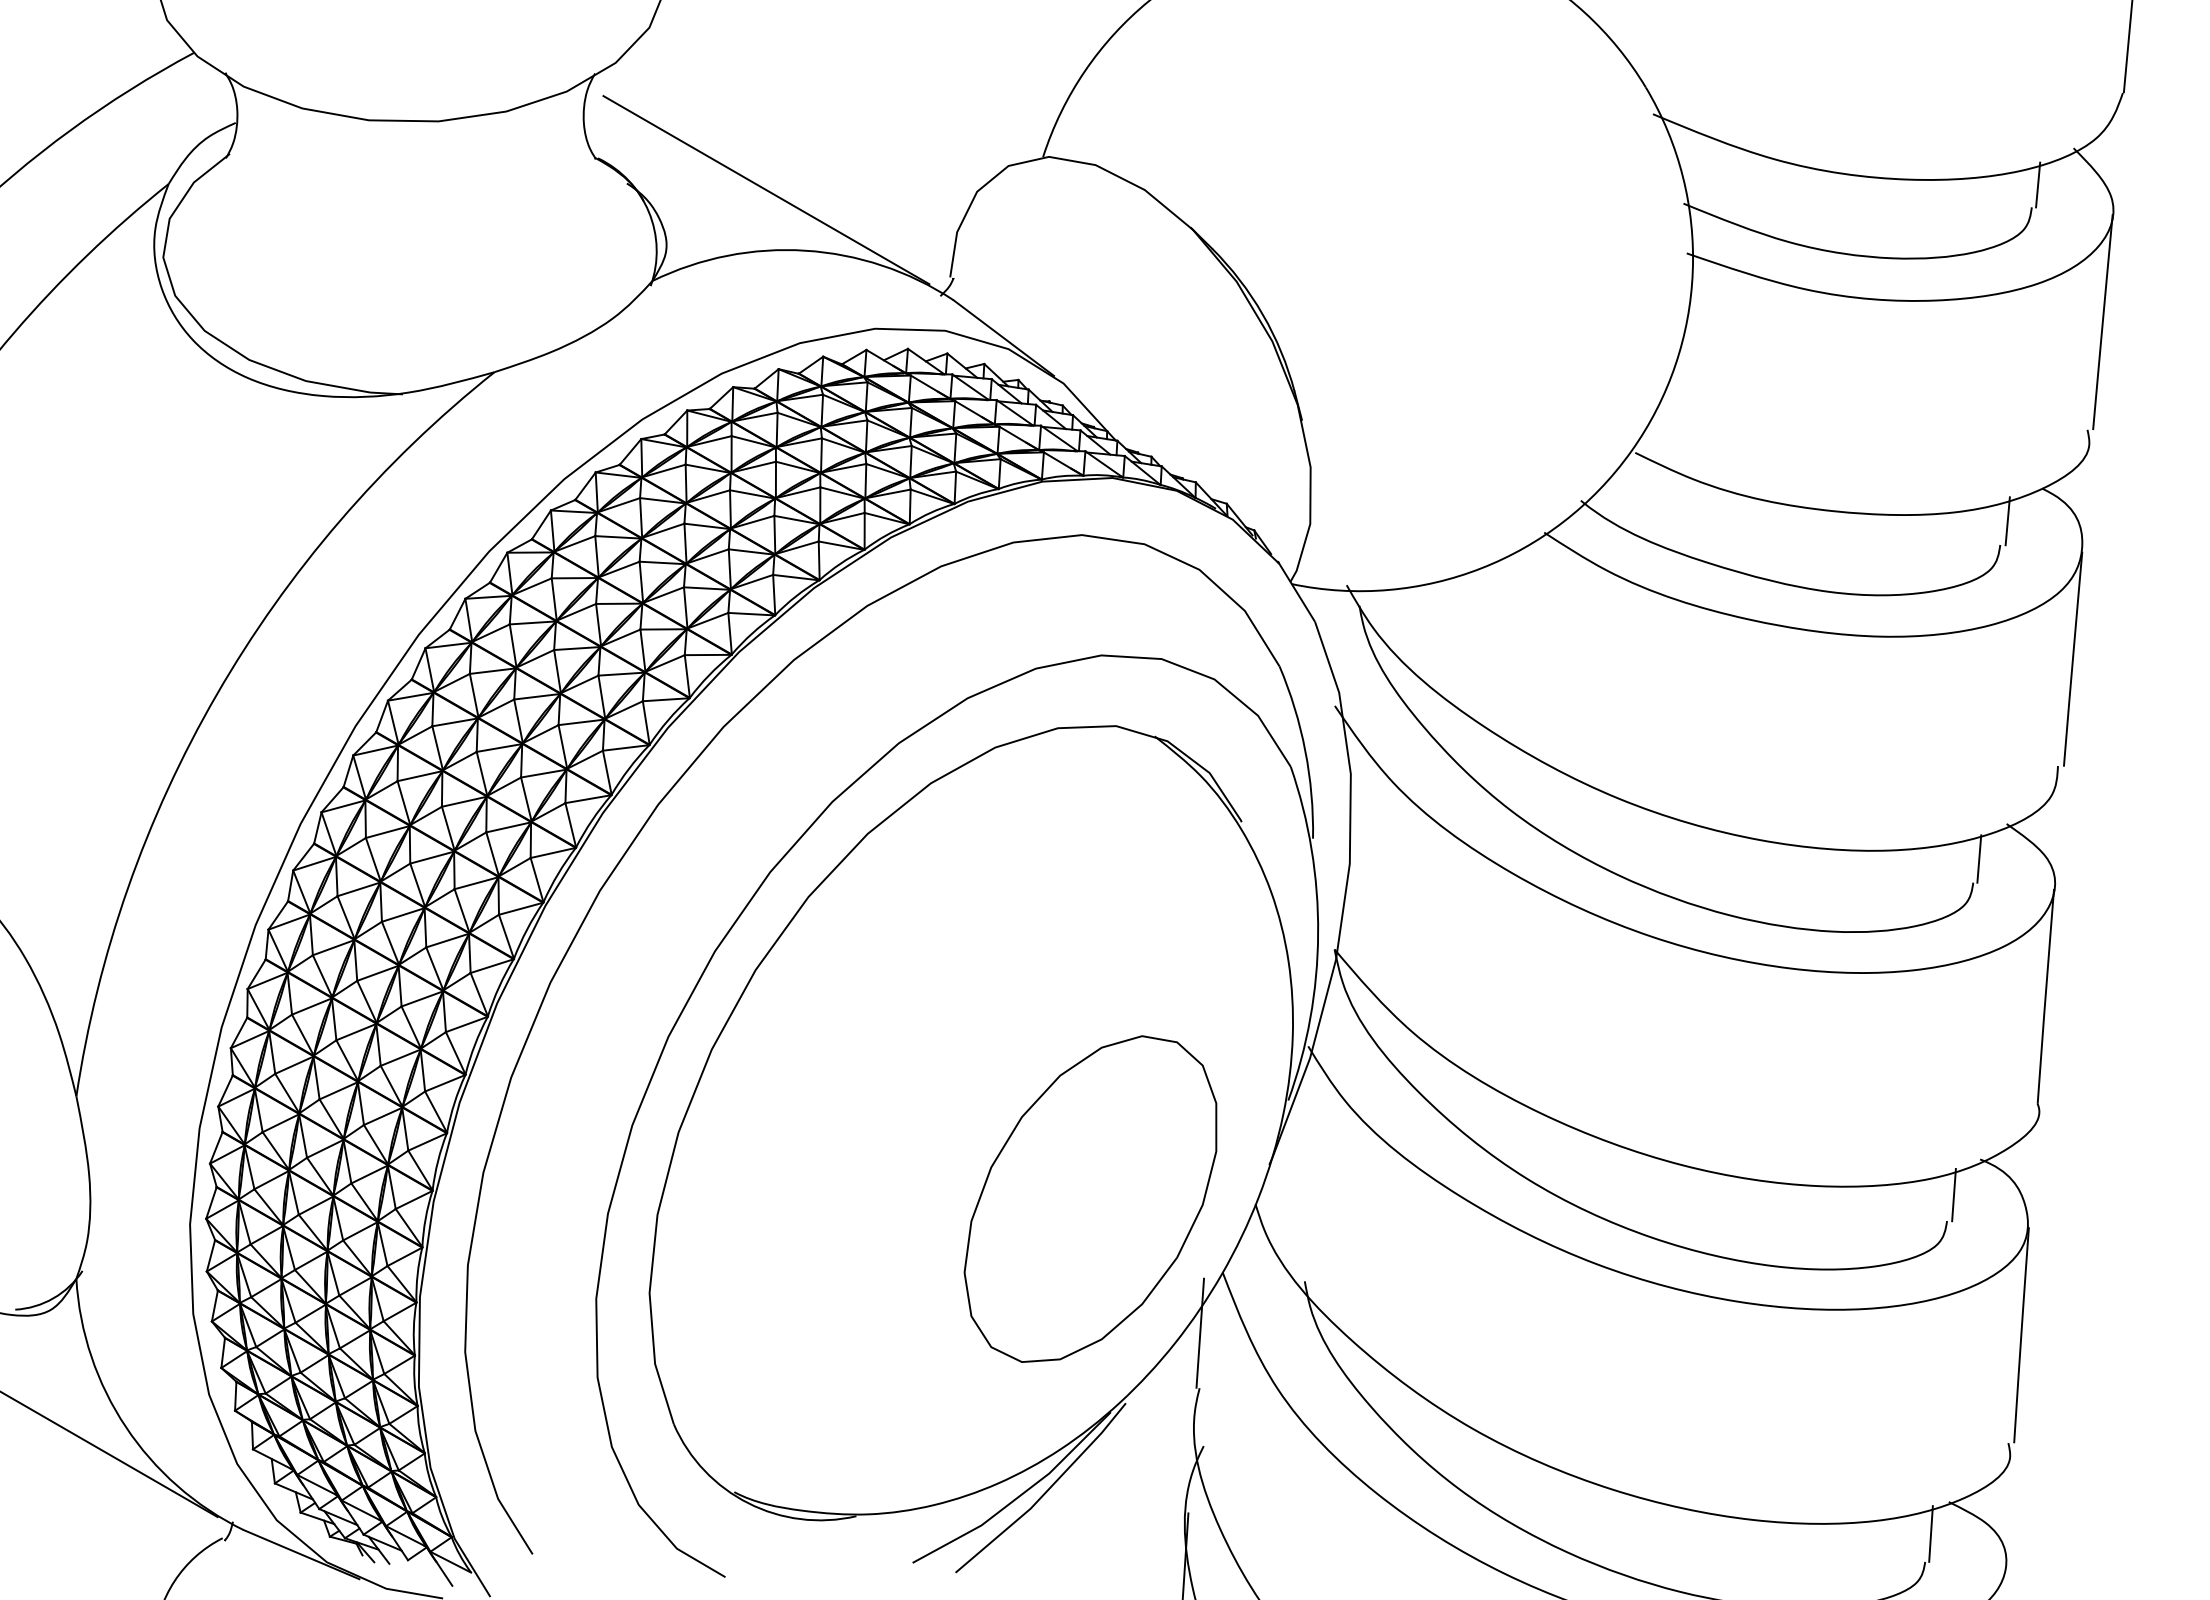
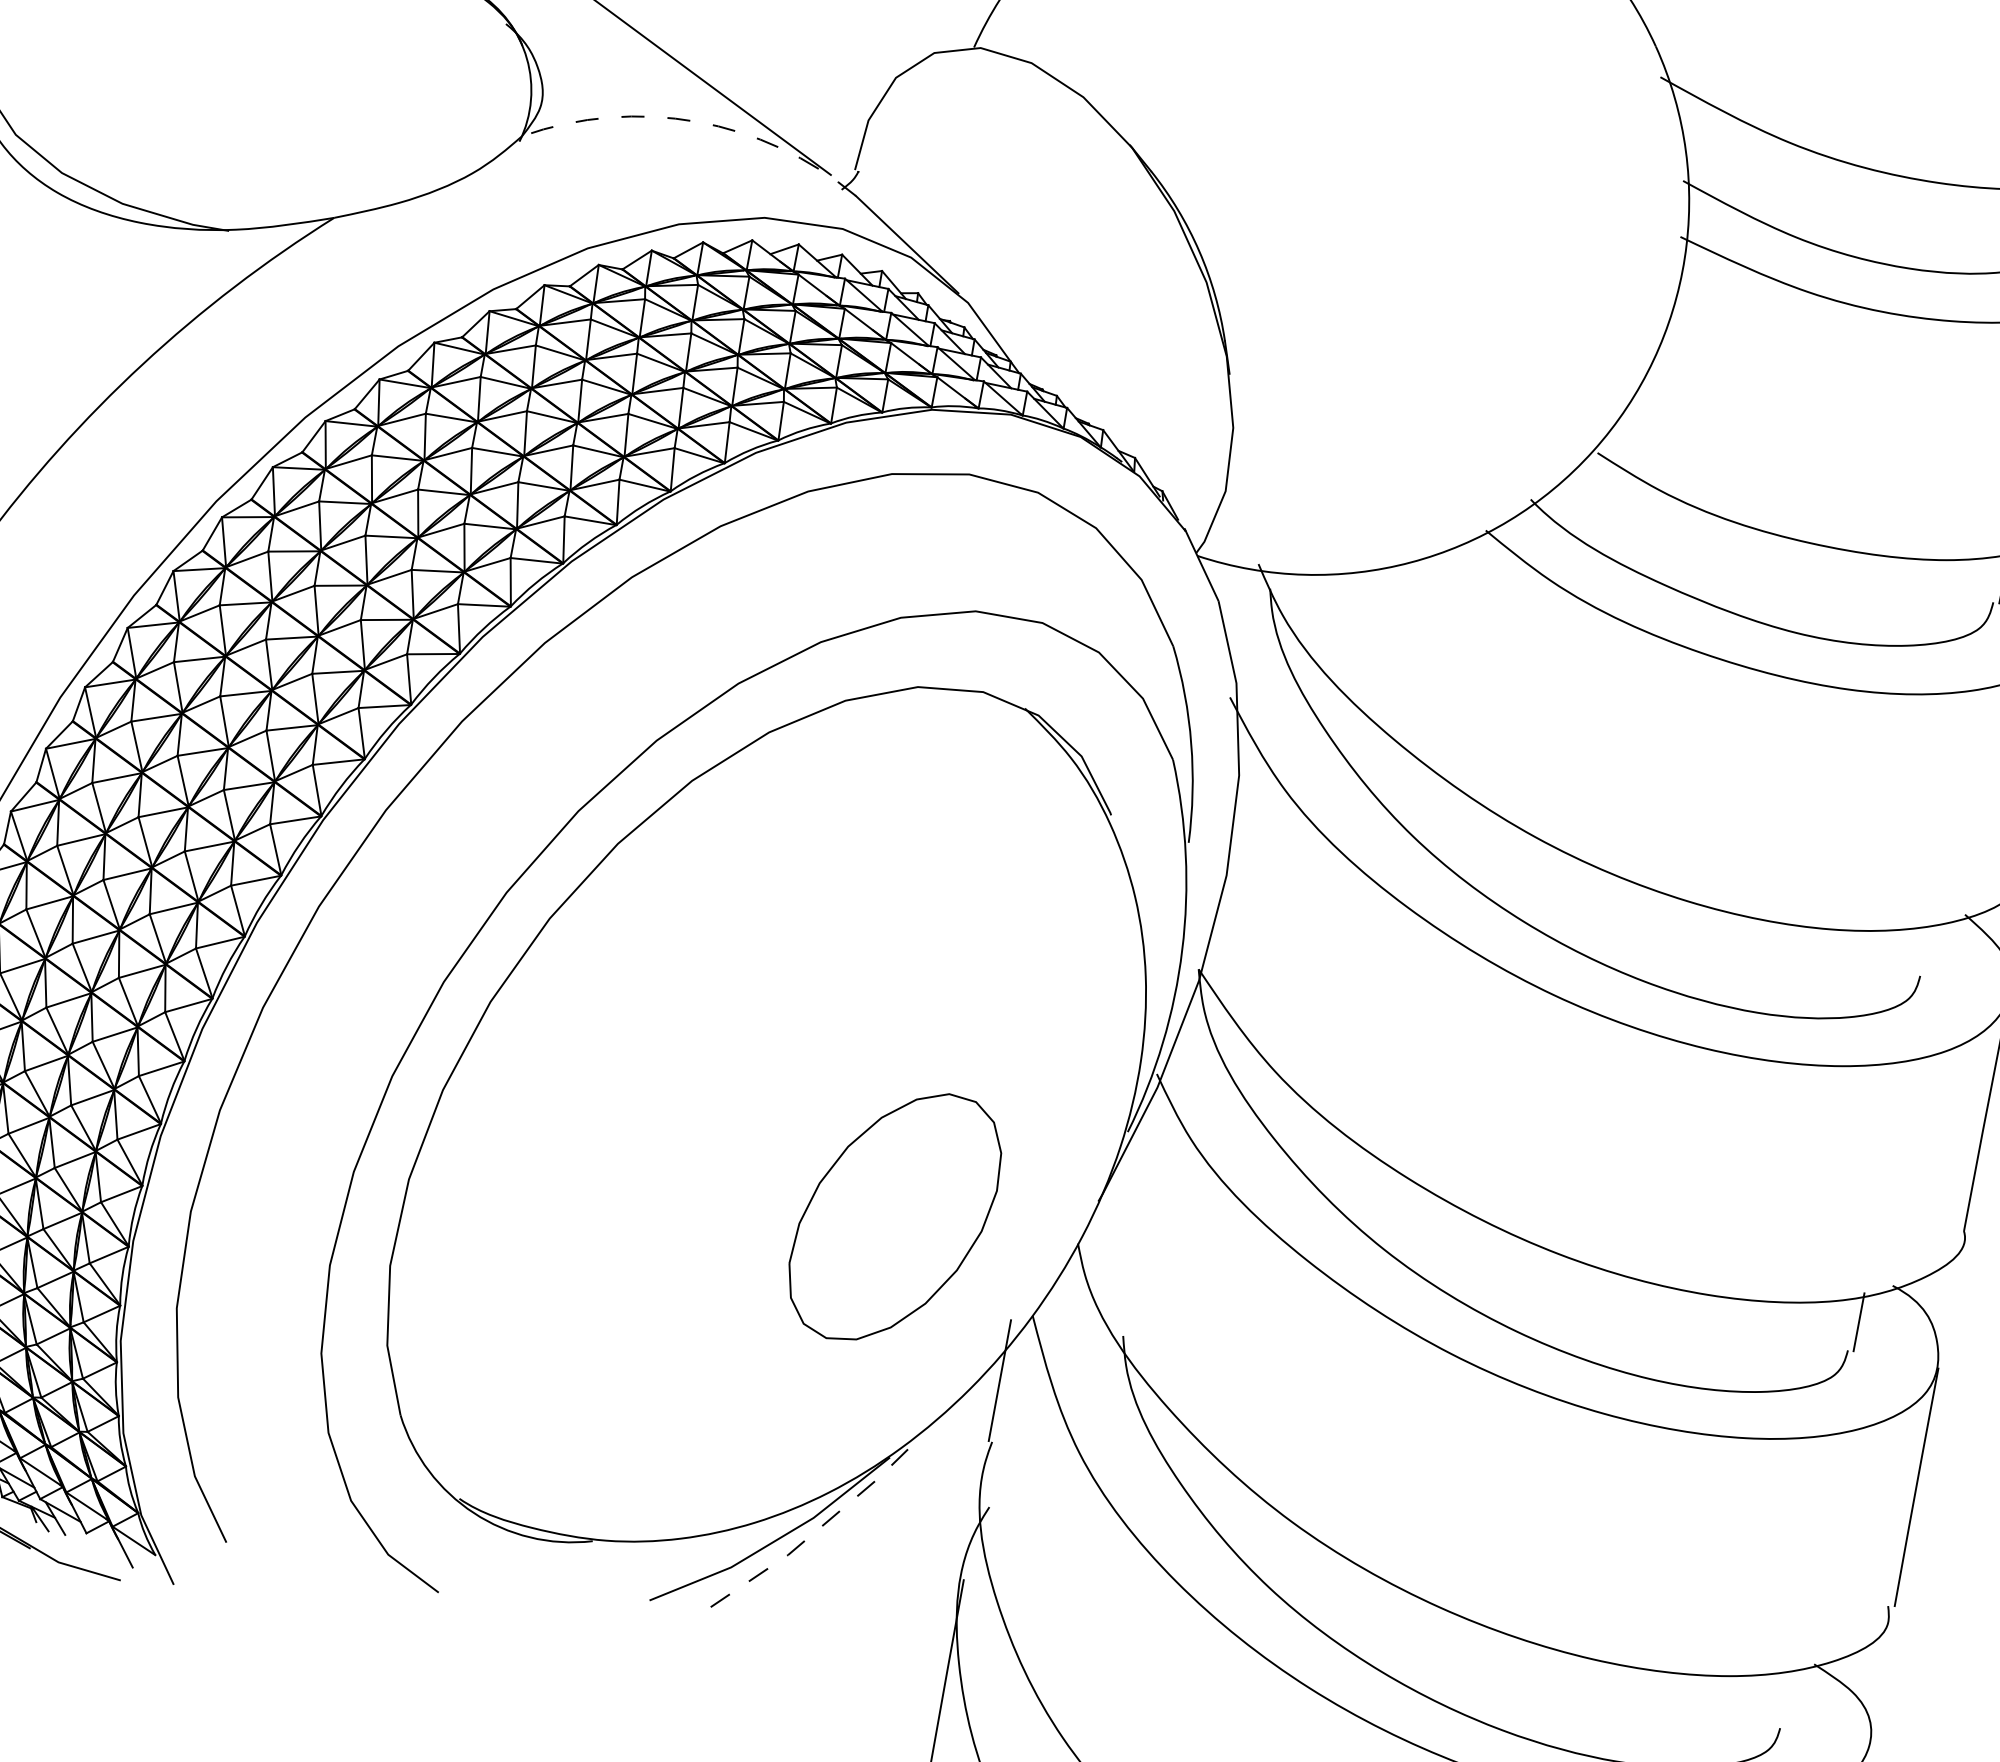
arc: (805, 250) -> (696, 121), solid -> dashed
line: (1979, 858) -> (1930, 949), removed
part: (1090, 1198) -> (894, 1216), size x0.7
line: (1045, 1492) -> (806, 1538), solid -> dashed
line: (1930, 1533) -> (1789, 1697), removed

